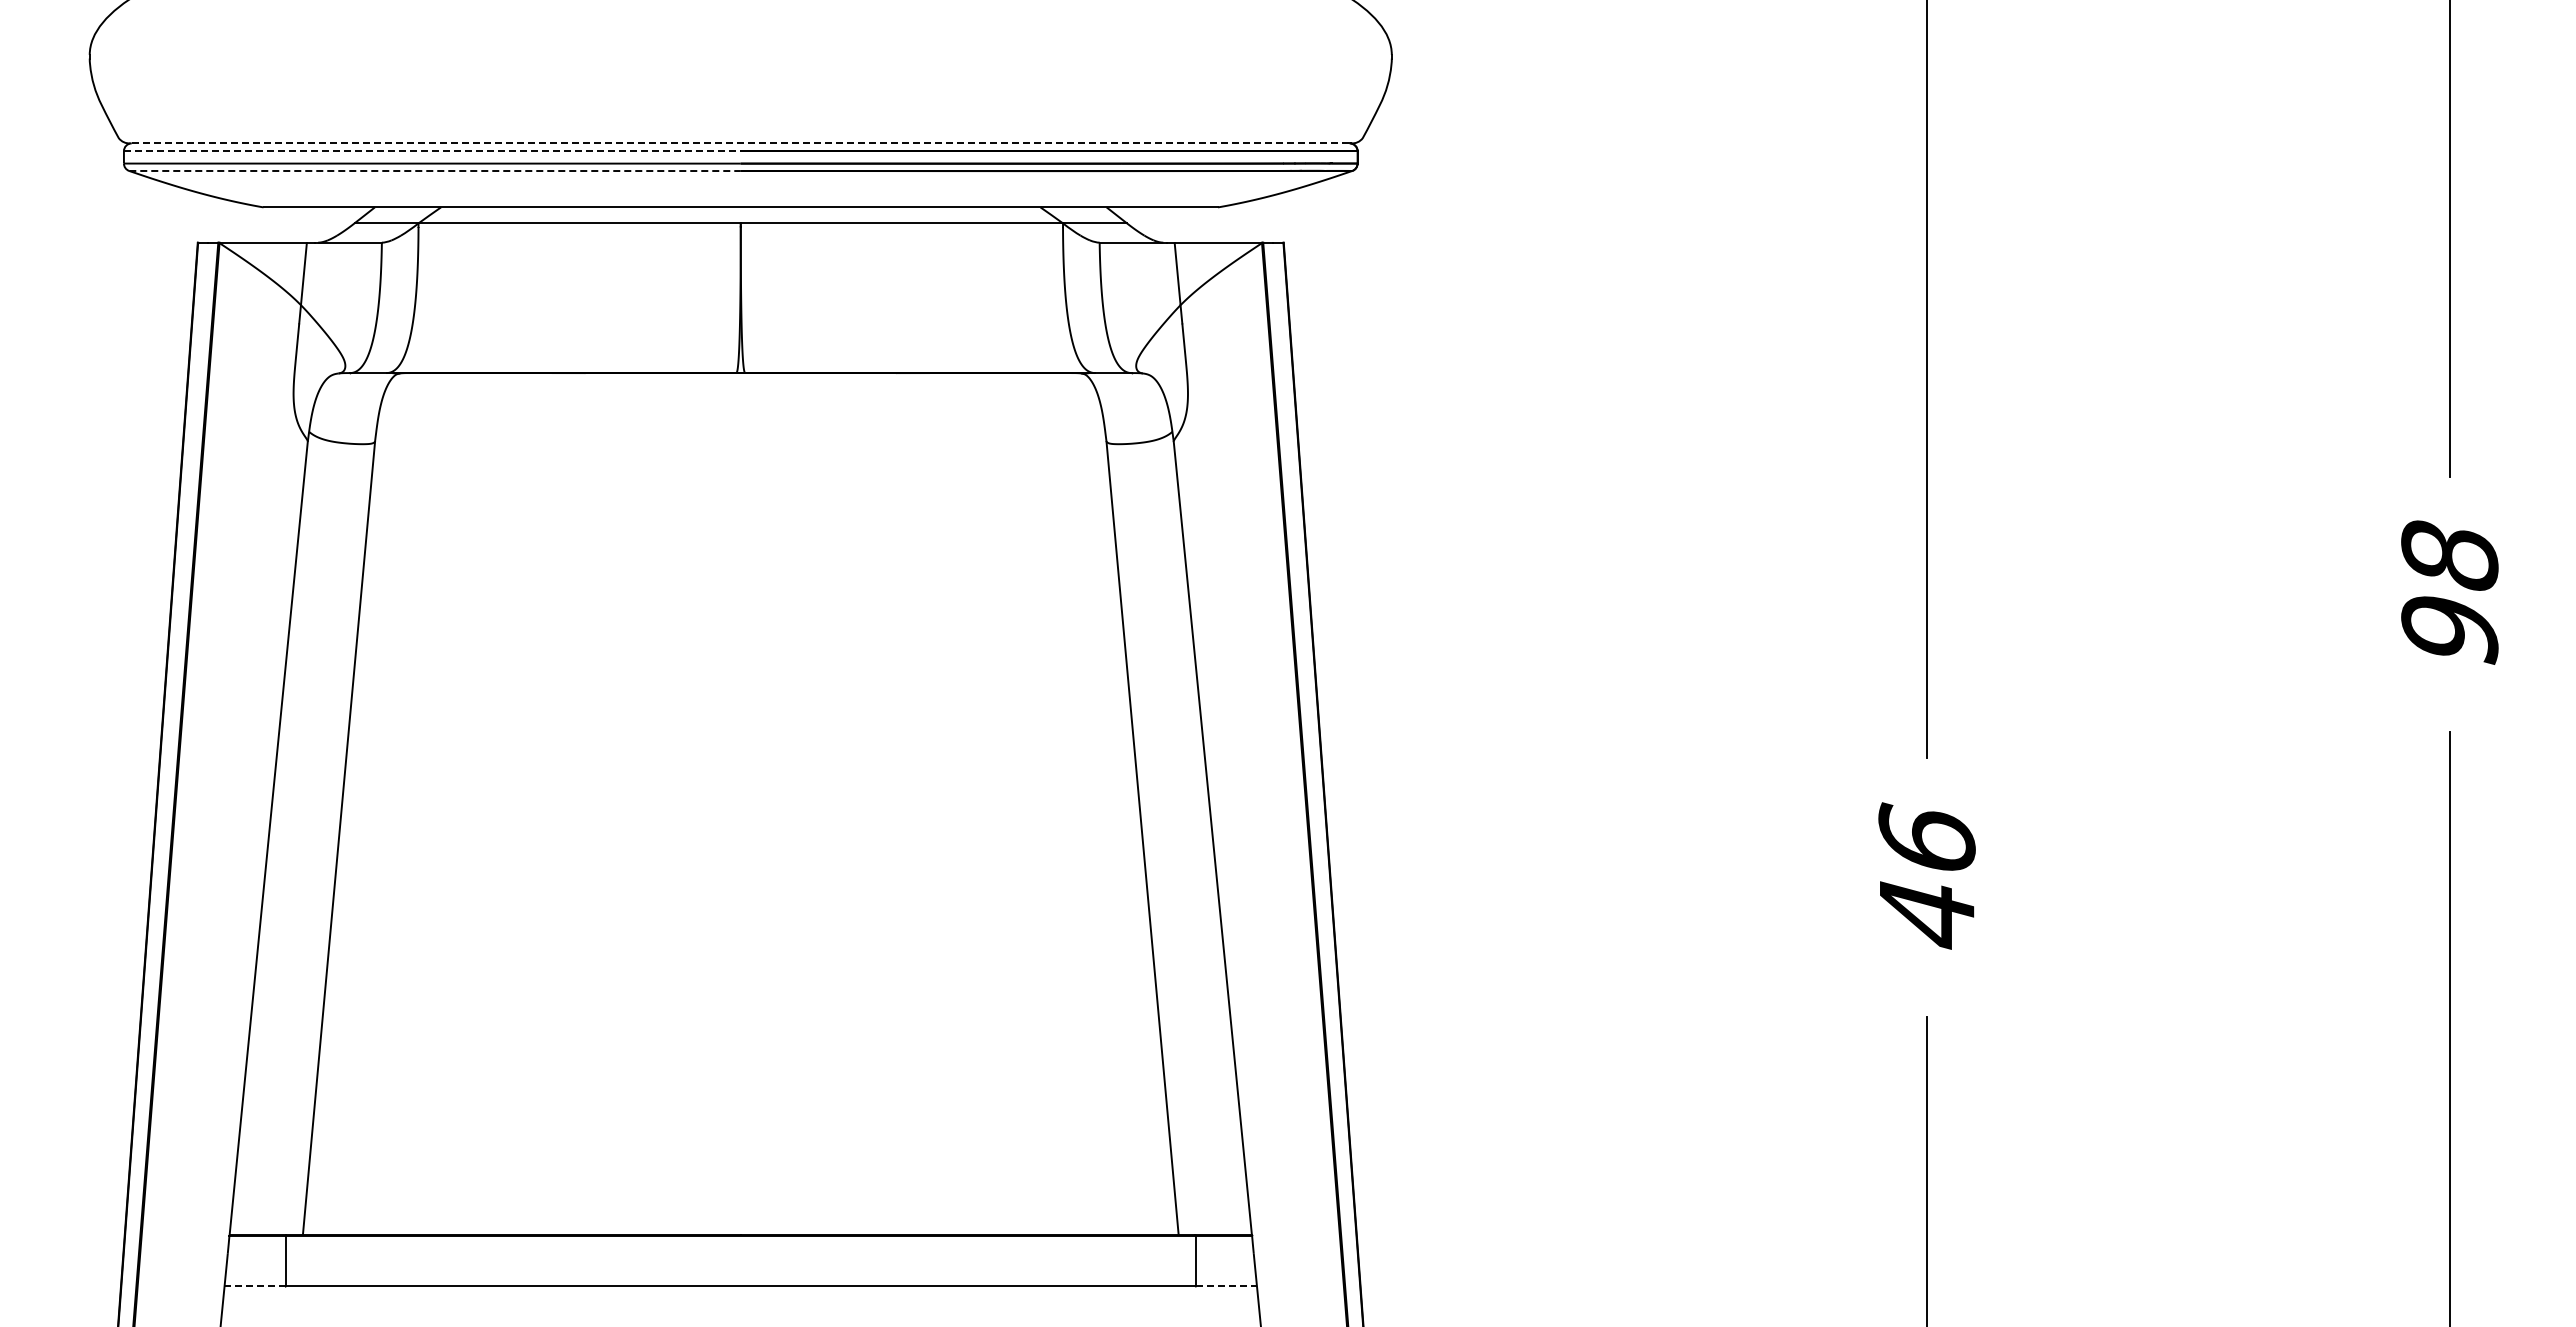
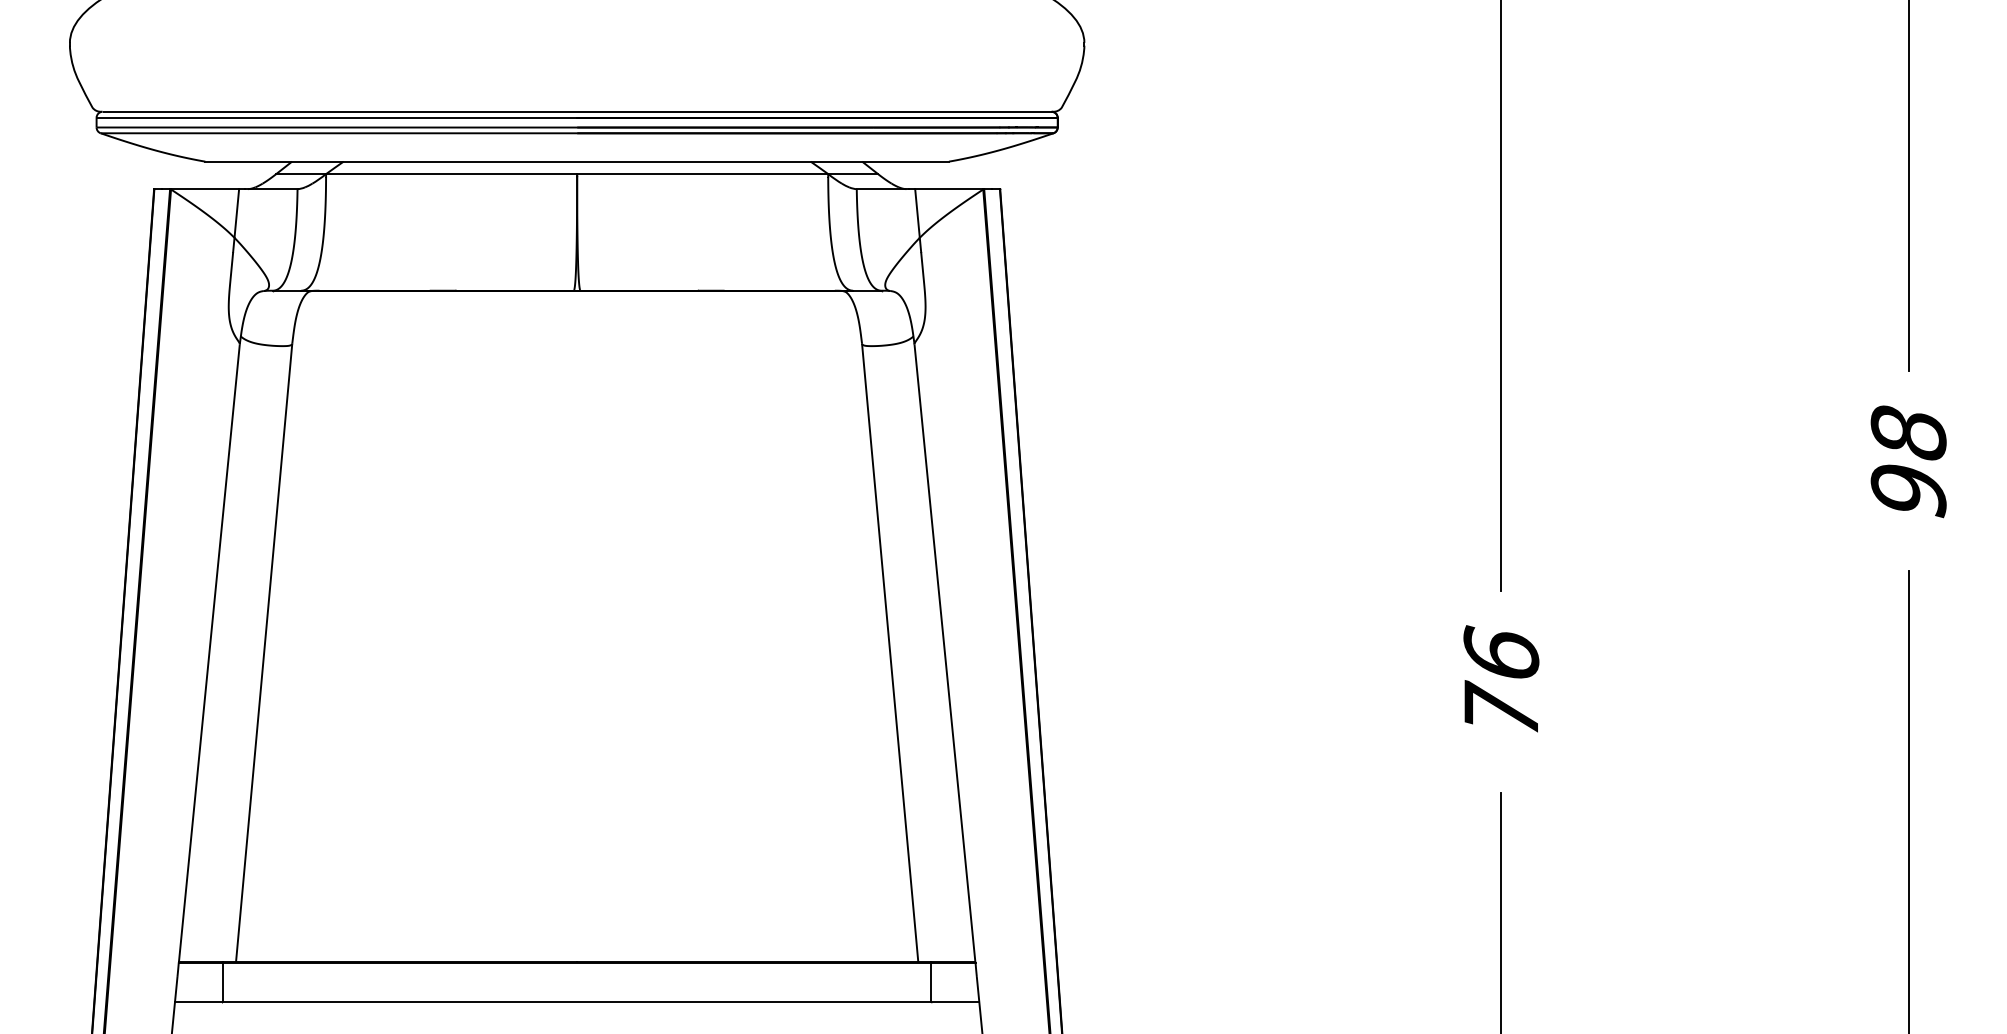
line: (740, 143) -> (576, 111), dashed -> solid
line: (432, 151) -> (336, 118), dashed -> solid
line: (435, 171) -> (339, 133), dashed -> solid
text: (1927, 910) -> (1501, 709), 46 -> 76
line: (255, 1286) -> (199, 1002), dashed -> solid
line: (1226, 1286) -> (955, 1002), dashed -> solid

